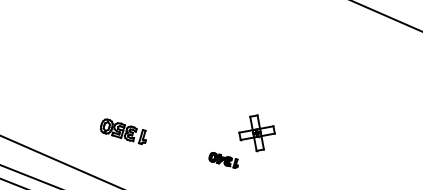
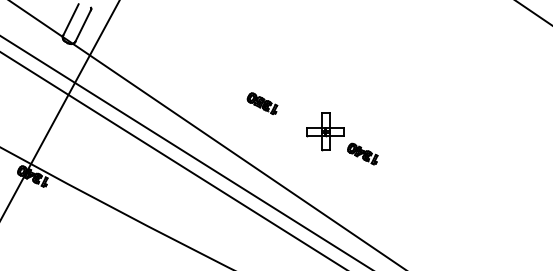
part: (123, 131) -> (262, 103), size x0.62
part: (257, 133) -> (325, 131), moved

